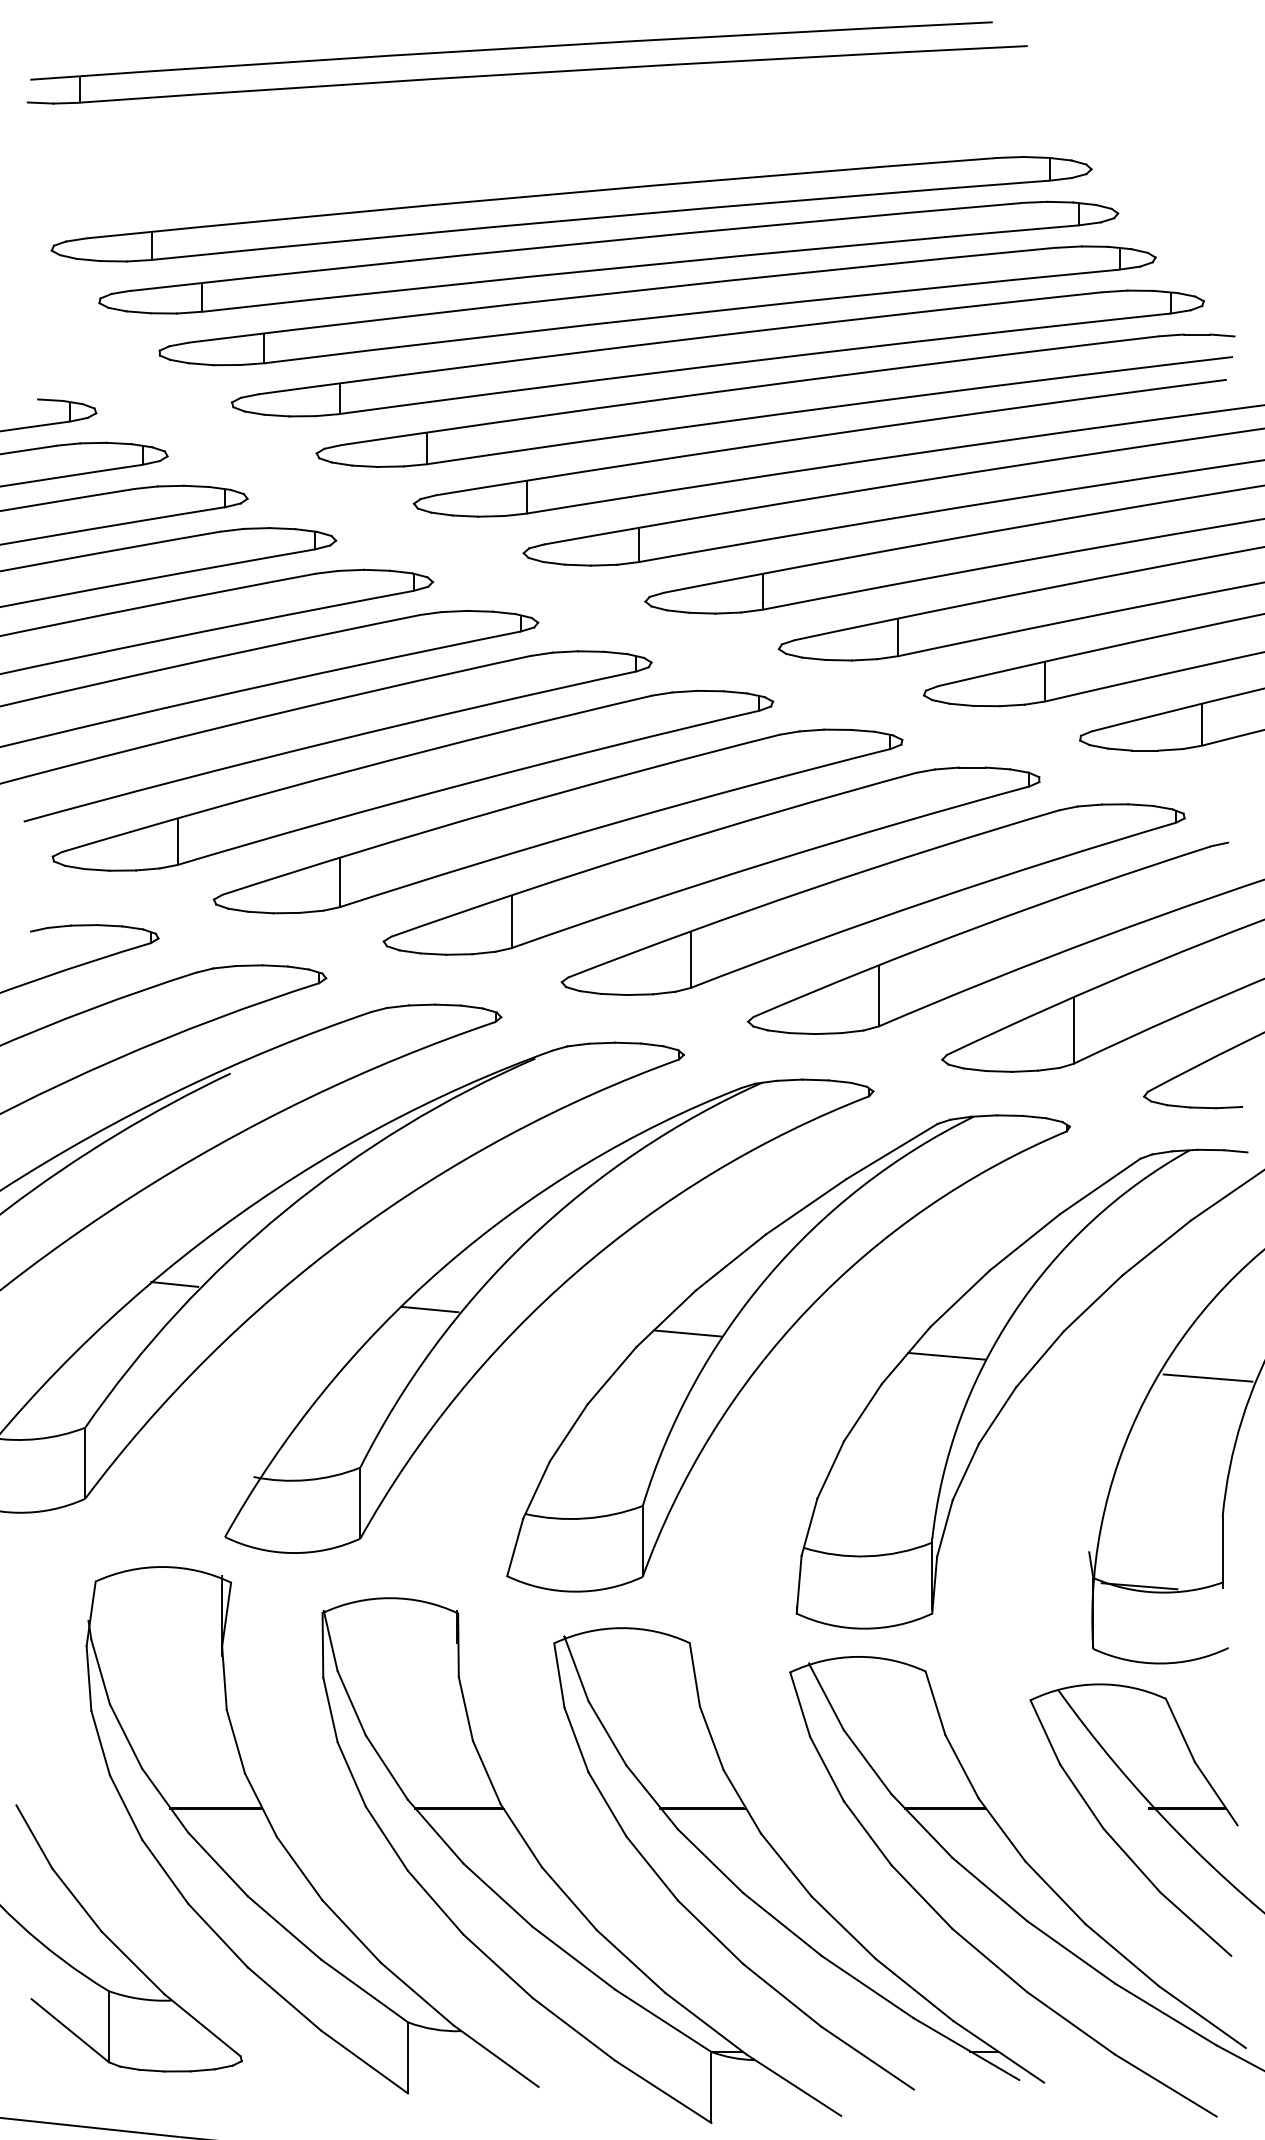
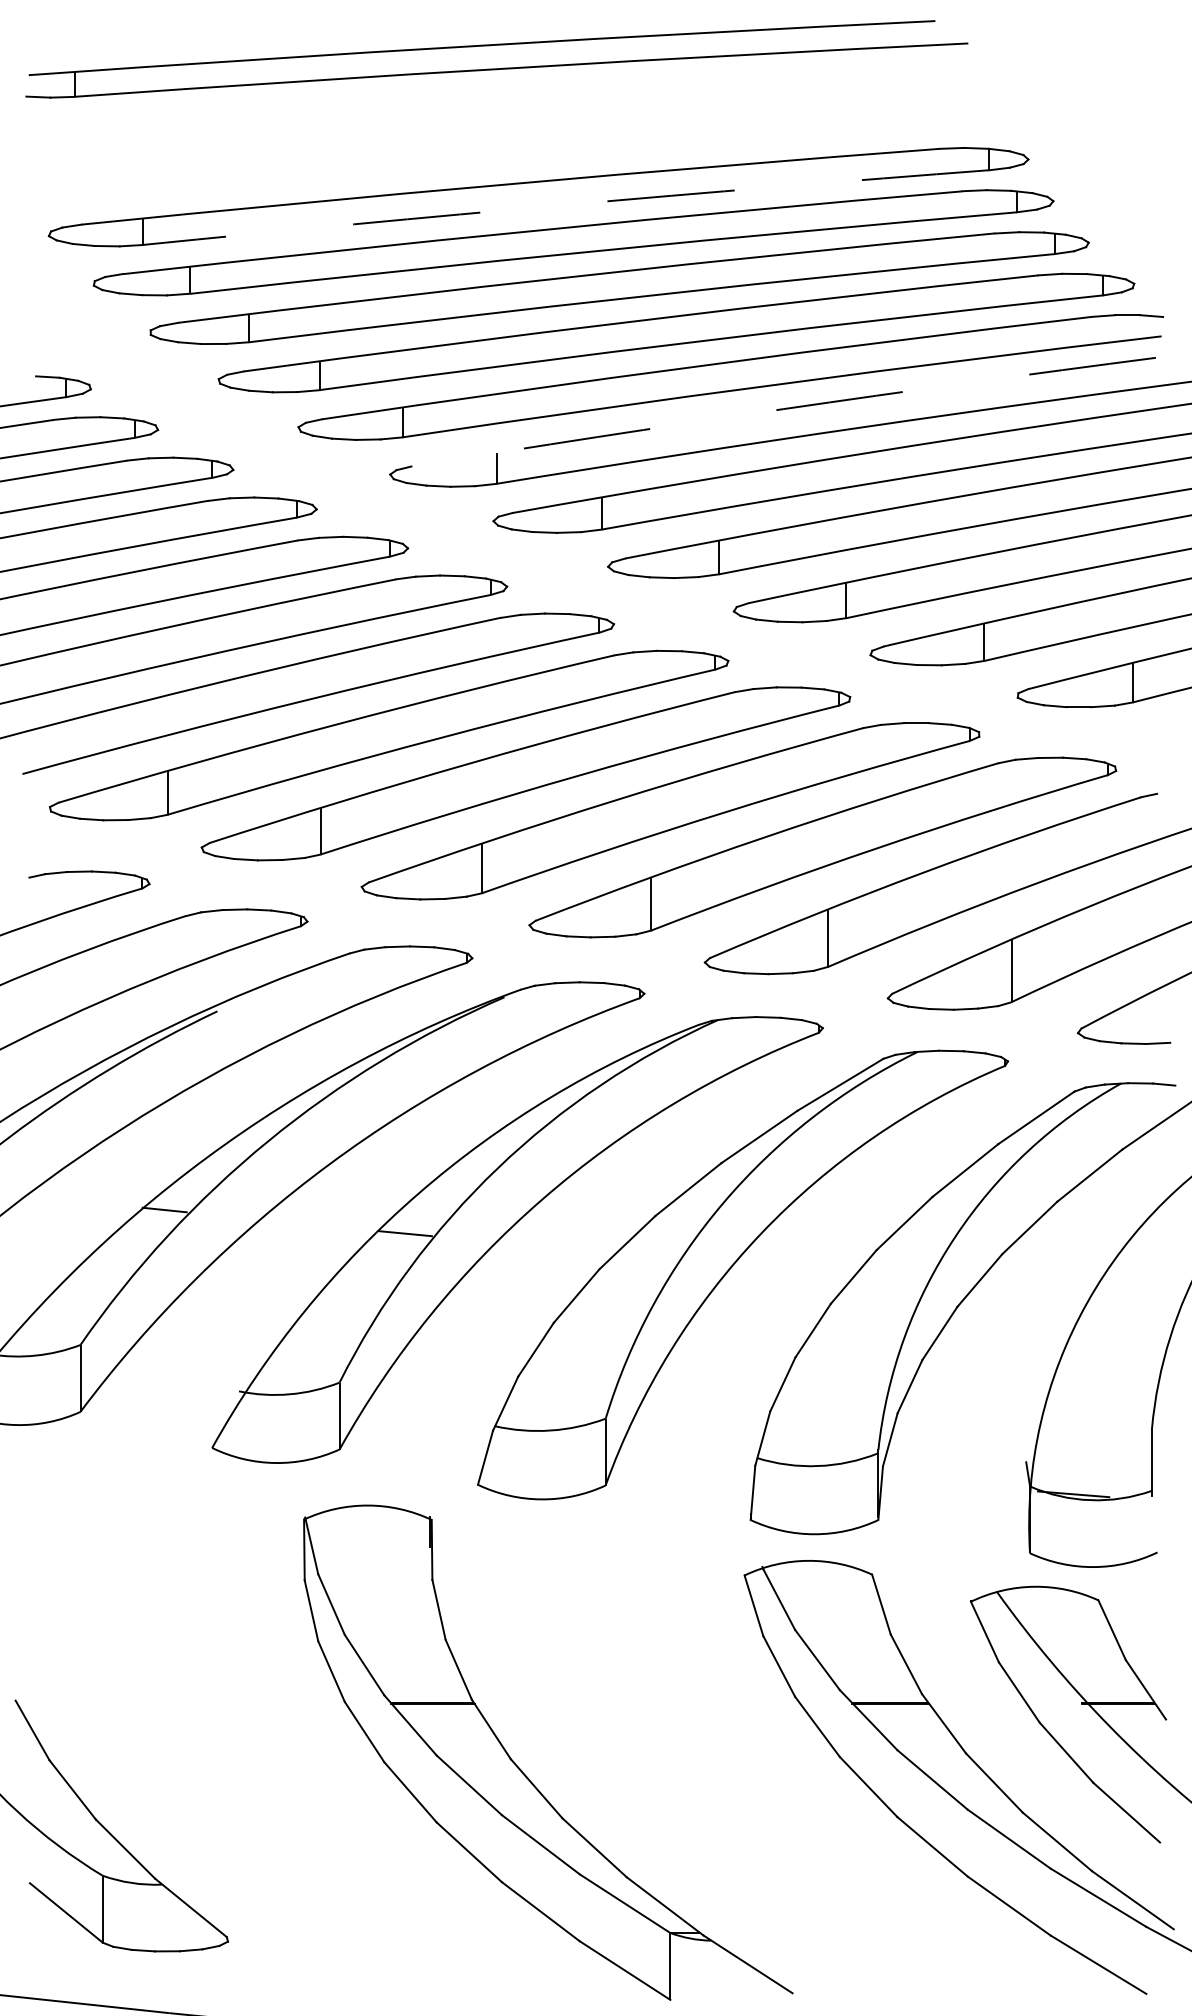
arc: (600, 217) -> (565, 204), solid -> dashed
arc: (831, 434) -> (783, 409), solid -> dashed
line: (686, 1333) -> (646, 1256), removed
line: (946, 1355) -> (891, 1276), removed
line: (1207, 1377) -> (1137, 1297), removed
part: (287, 1849) -> (271, 1742), removed
part: (787, 1864) -> (742, 1756), removed

